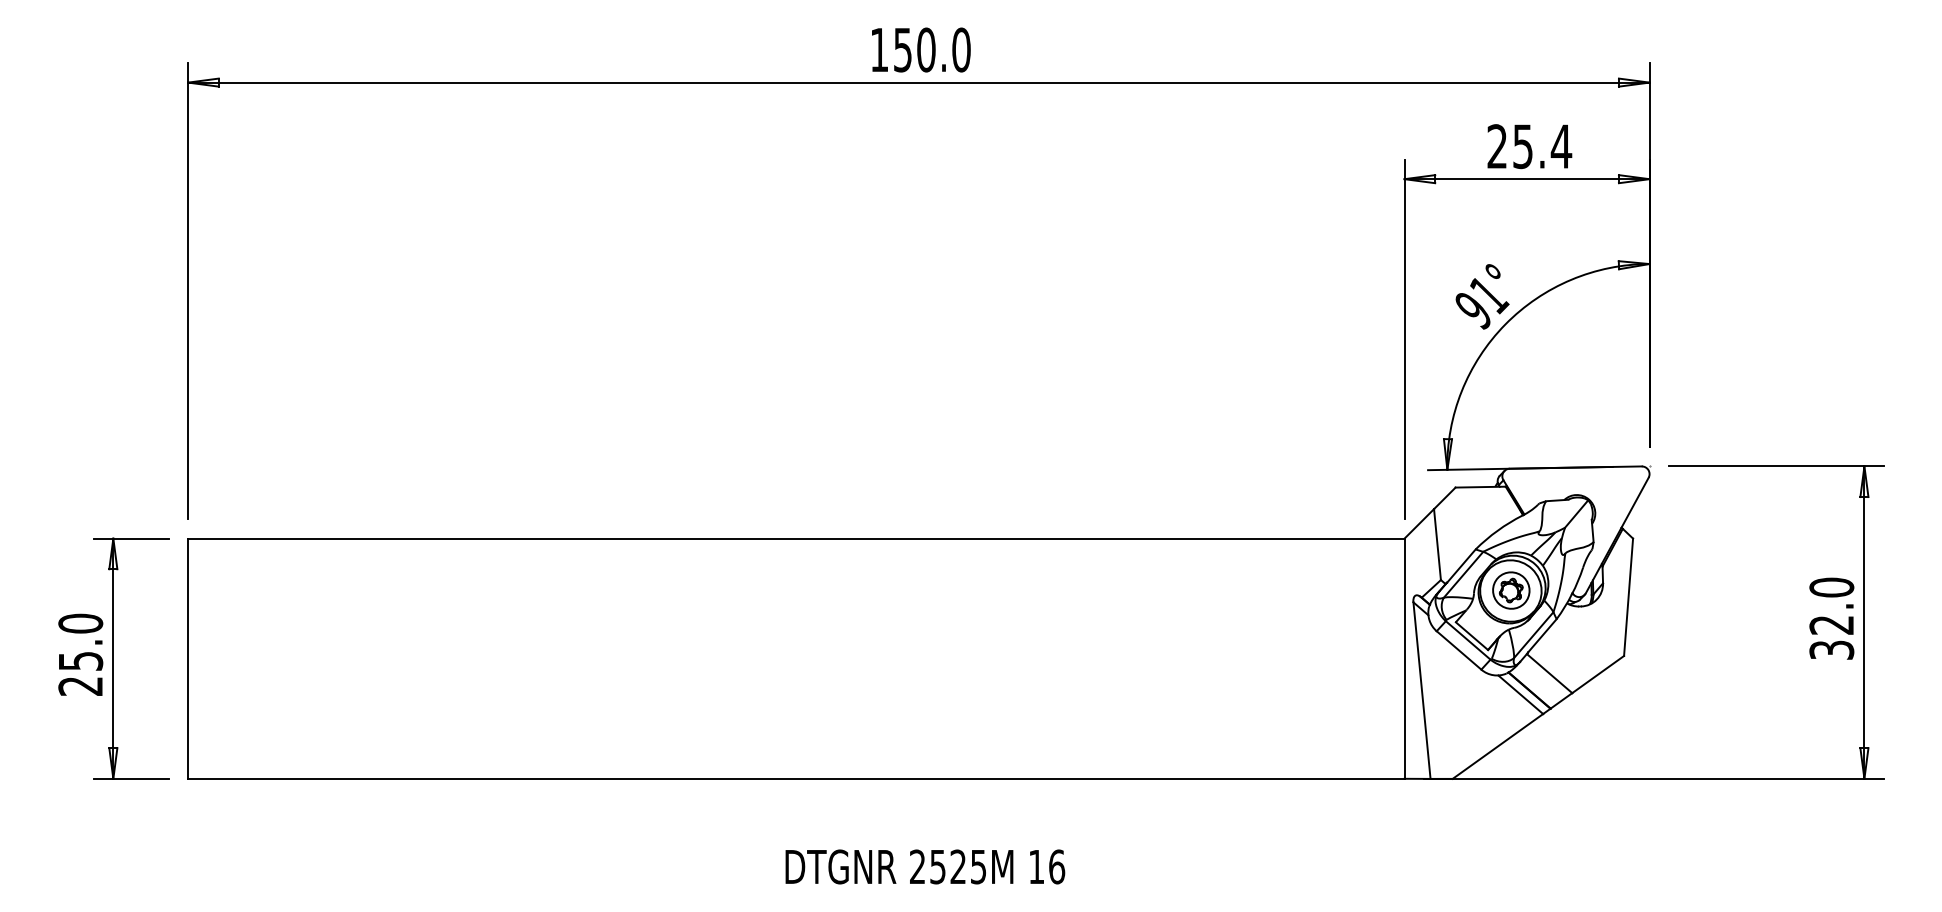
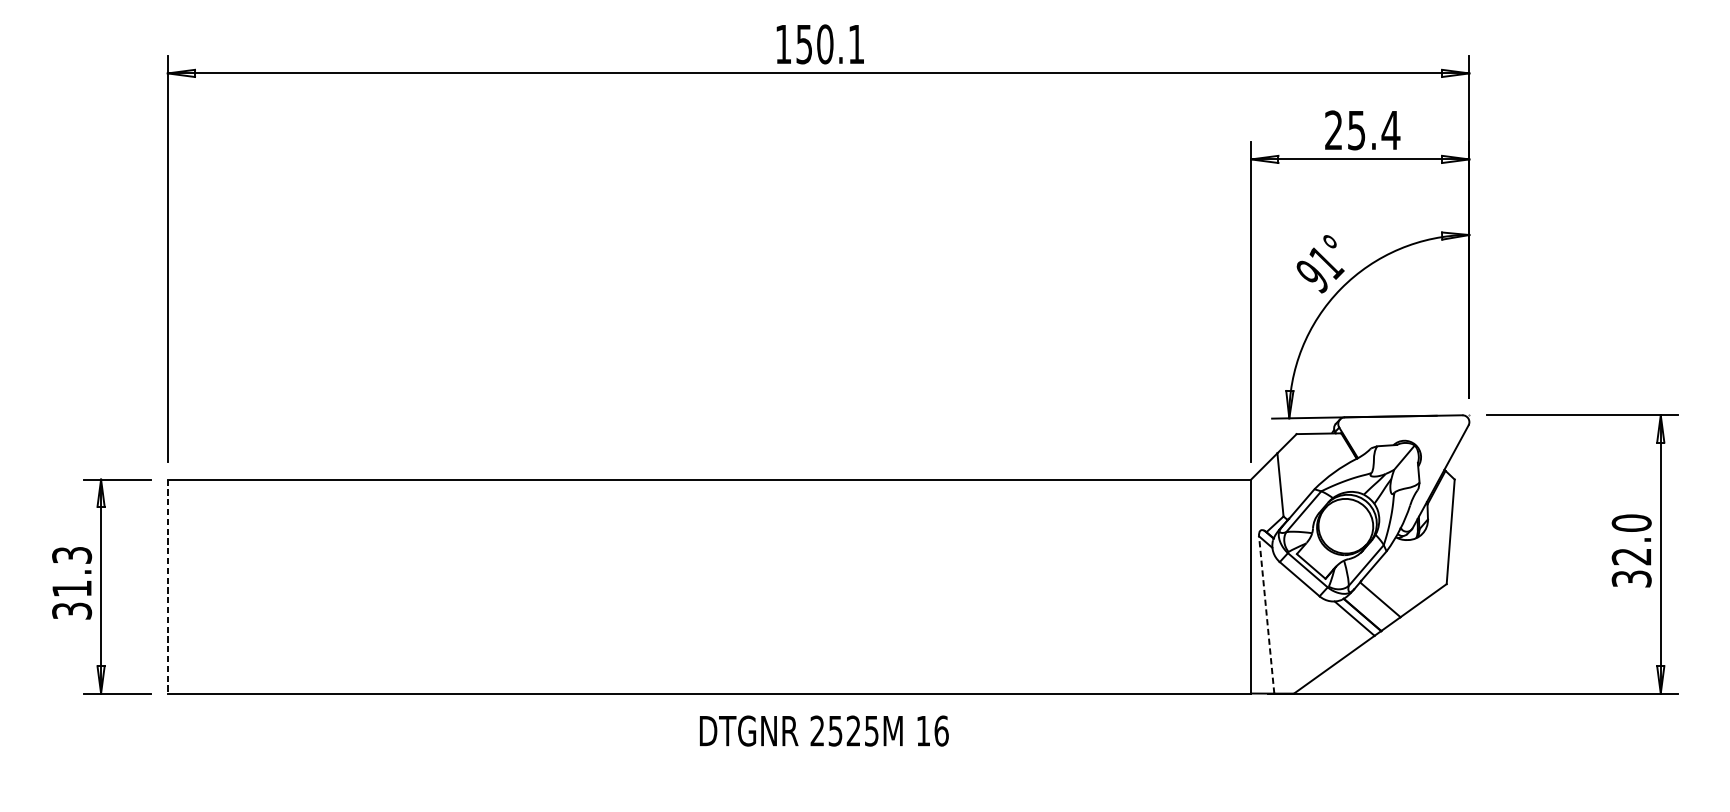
text: (961, 49) -> (856, 43), 150.0 -> 150.1
part: (1511, 590) -> (1346, 525), removed
text: (80, 654) -> (71, 582), 25.0 -> 31.3
line: (188, 659) -> (168, 587), solid -> dashed
line: (1421, 690) -> (1266, 614), solid -> dashed
text: (925, 866) -> (824, 730), moved

